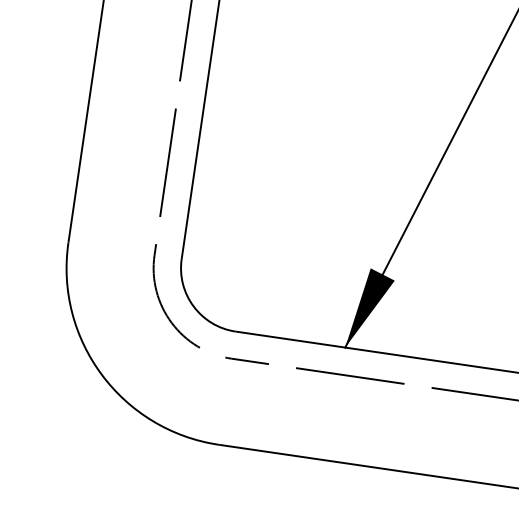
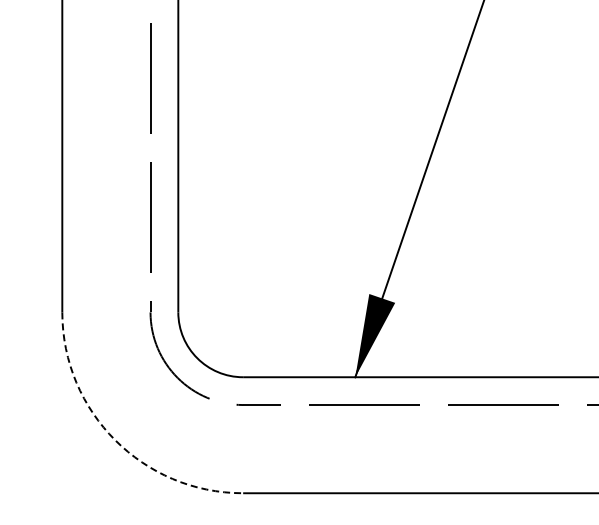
arc: (102, 375) -> (115, 440), solid -> dashed

